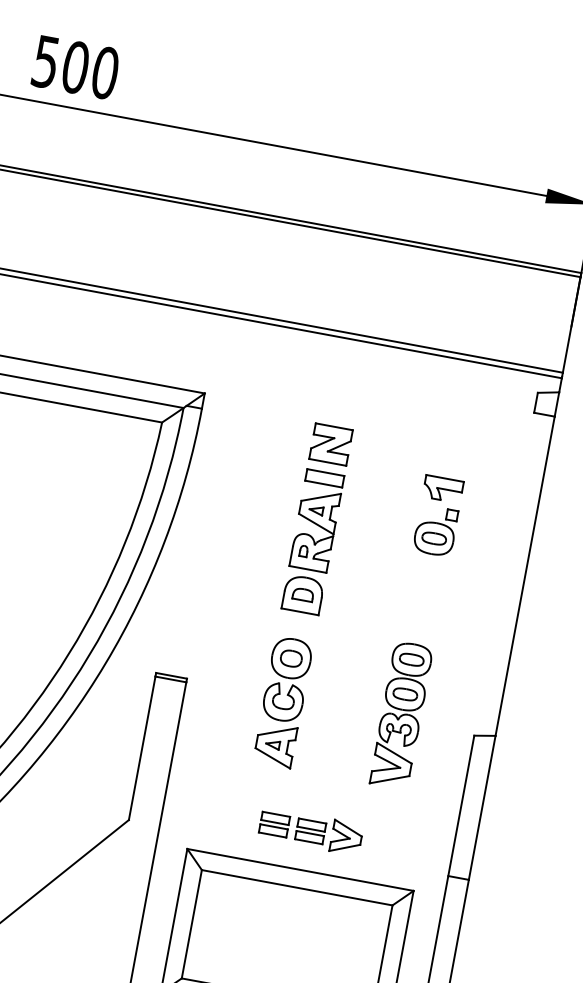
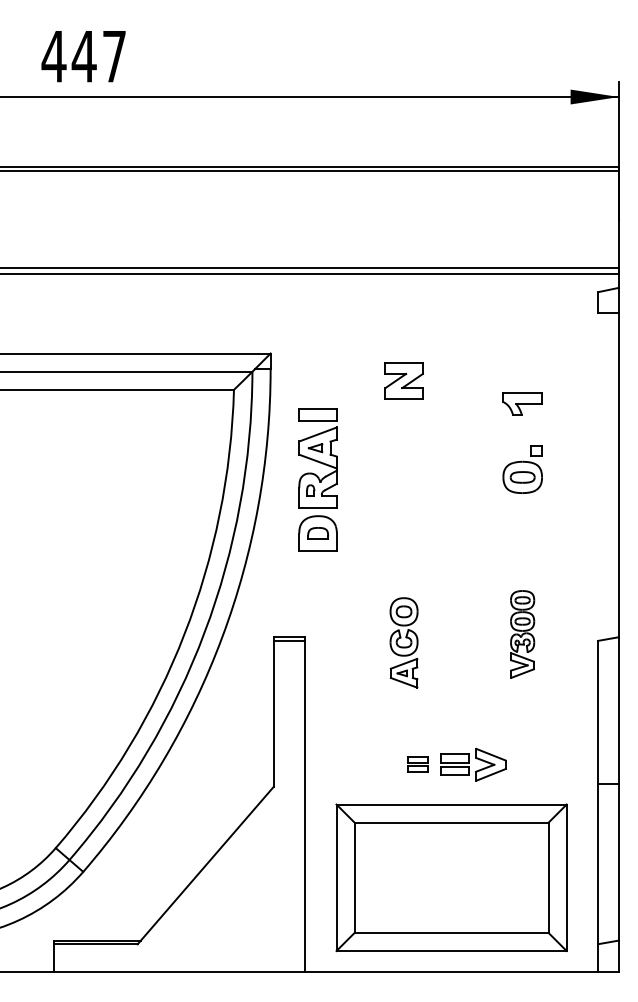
text: (74, 67) -> (83, 56), 500 -> 447
part: (435, 530) -> (522, 469), moved
part: (312, 541) -> (317, 479), moved
part: (282, 701) -> (403, 642), size x0.7
part: (401, 715) -> (522, 634), size x0.6
part: (274, 824) -> (417, 764), size x0.7

